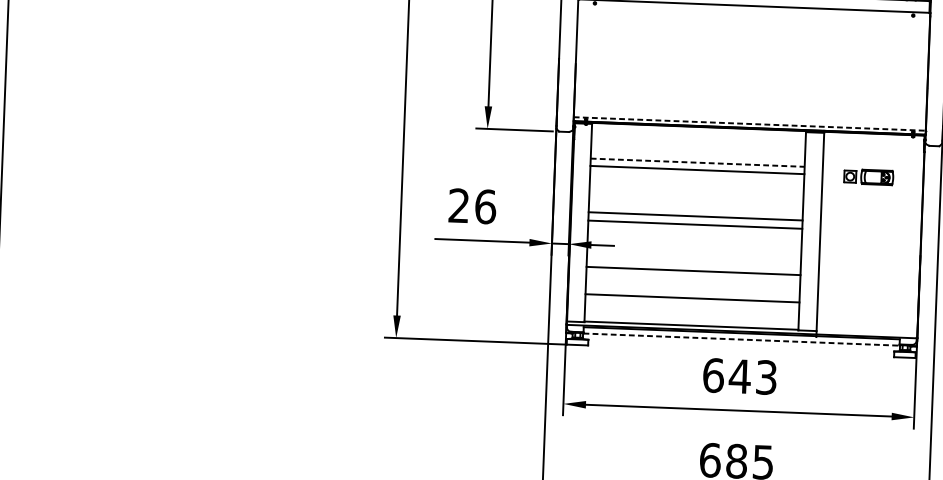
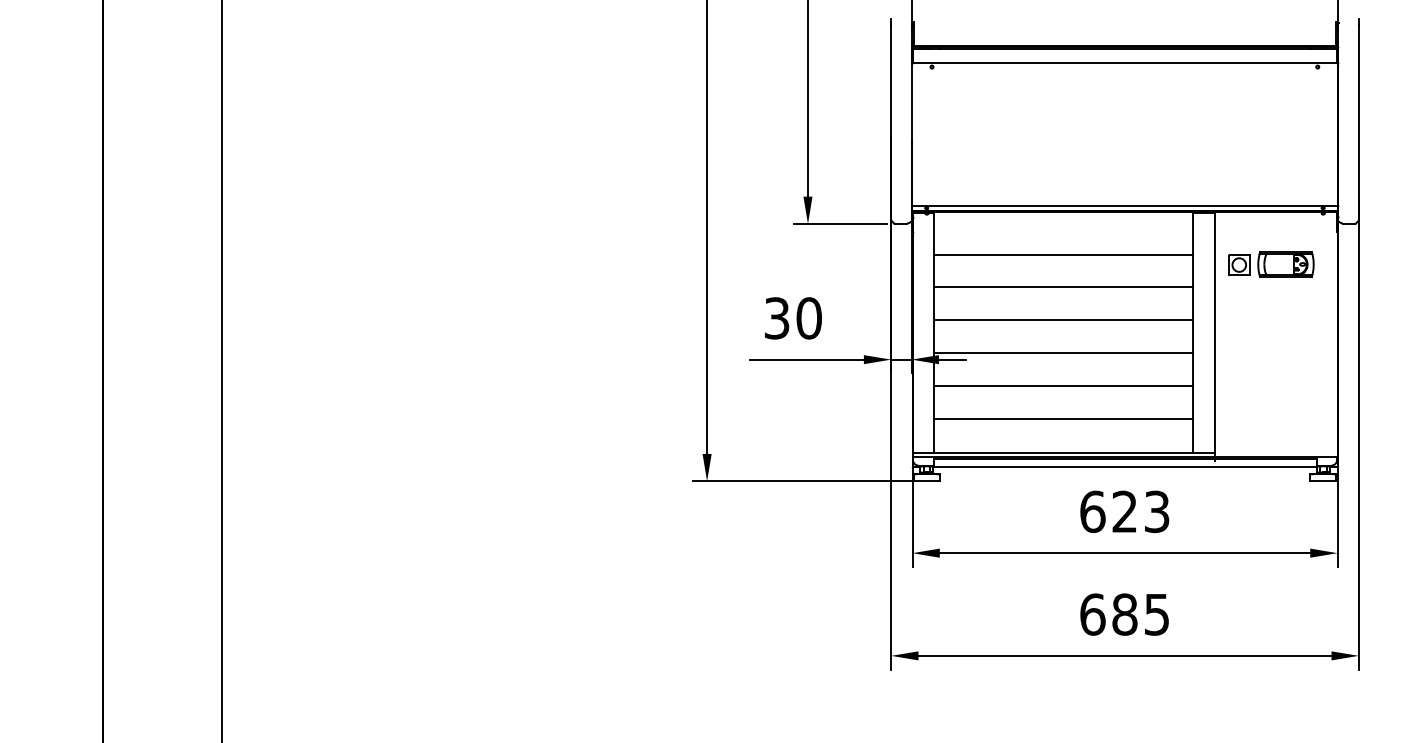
line: (750, 123) -> (1125, 205), dashed -> solid
line: (697, 163) -> (1063, 255), dashed -> solid
line: (697, 169) -> (1063, 286), moved
part: (868, 177) -> (1271, 264), size x1.43
text: (472, 206) -> (793, 318), 26 -> 30
line: (695, 224) -> (1063, 353), moved
line: (741, 339) -> (1125, 467), dashed -> solid
text: (739, 376) -> (1124, 511), 643 -> 623

